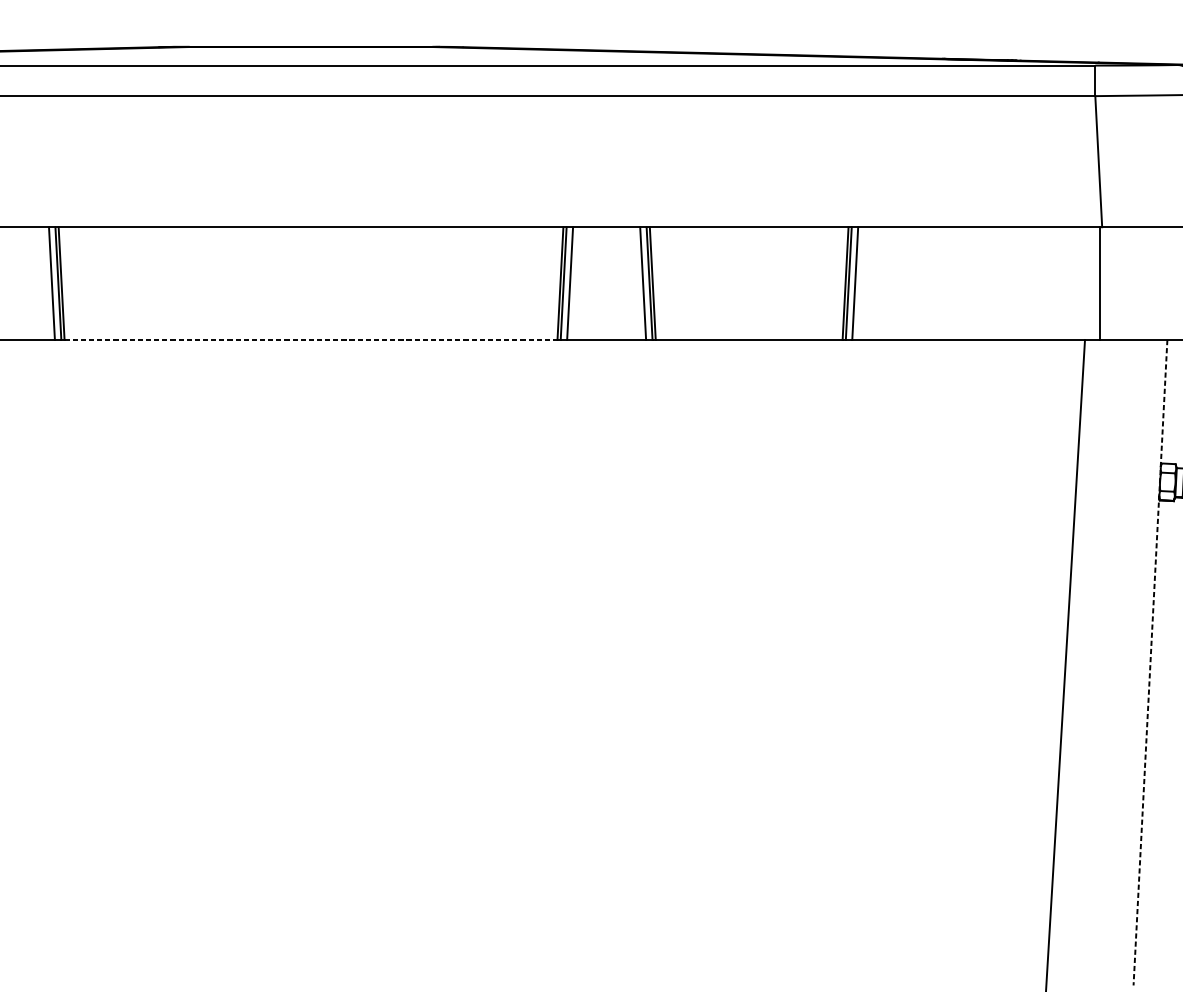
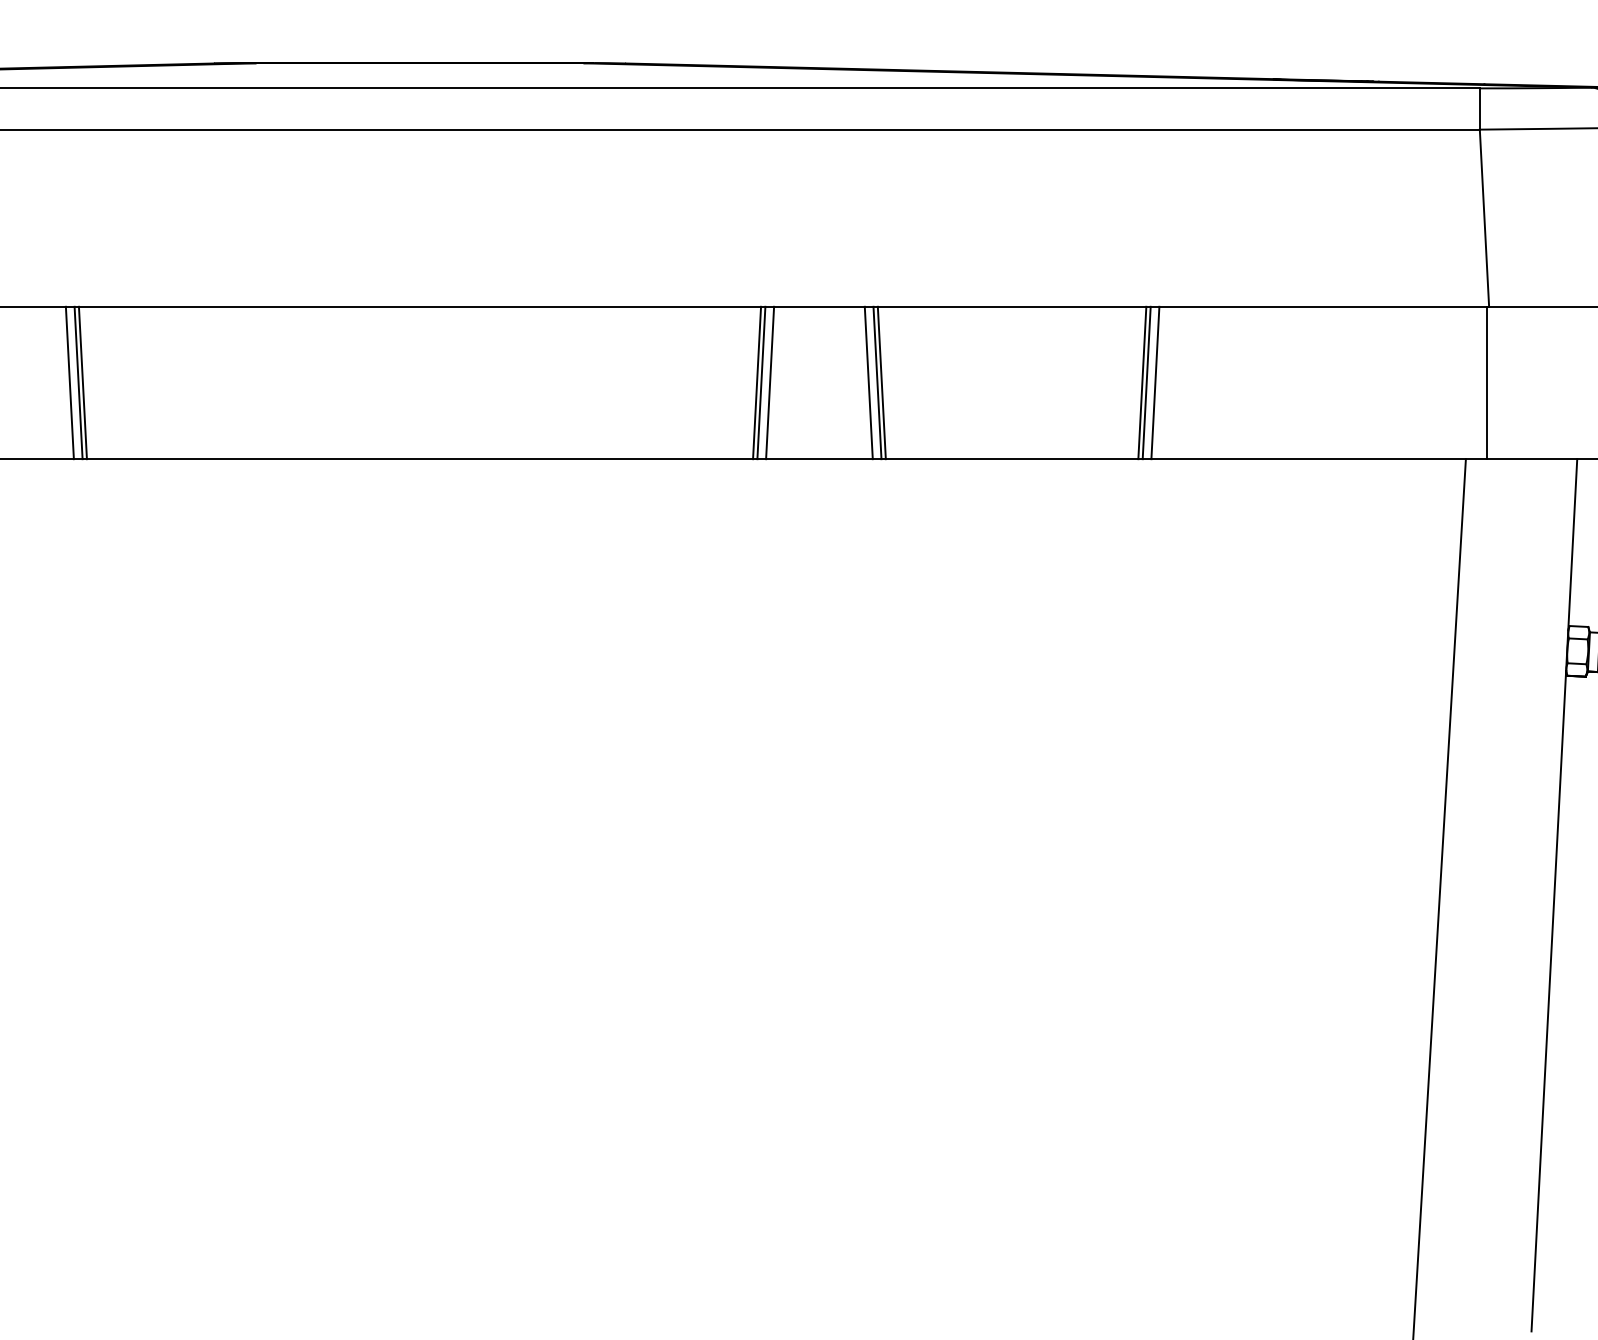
line: (311, 340) -> (420, 459), dashed -> solid
line: (1150, 662) -> (1554, 895), dashed -> solid

